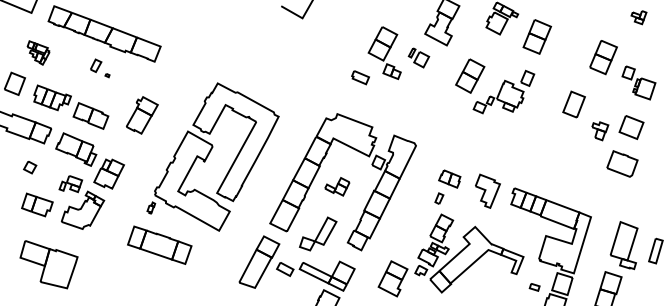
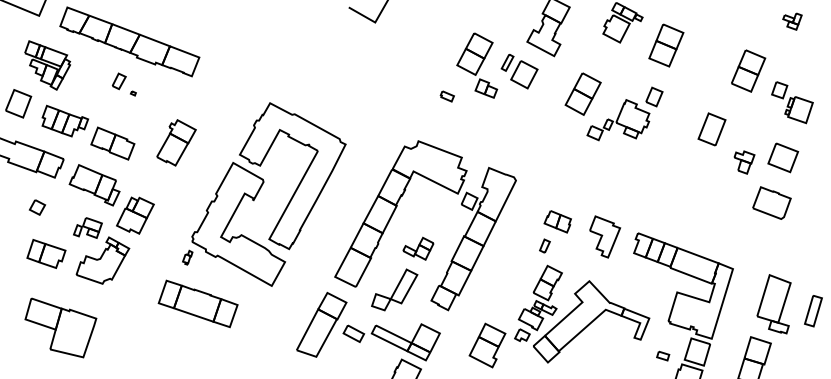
part: (38, 52) -> (47, 64), size x1.67
part: (418, 57) -> (519, 71), size x1.43
part: (360, 78) -> (447, 97), size x0.62
part: (337, 186) -> (418, 248), moved

